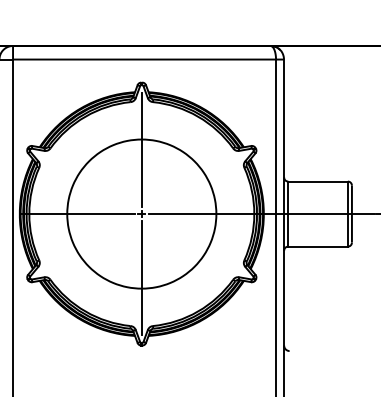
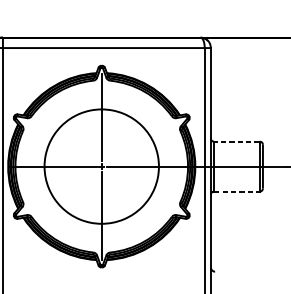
line: (318, 181) -> (237, 141), solid -> dashed
line: (318, 246) -> (237, 191), solid -> dashed

